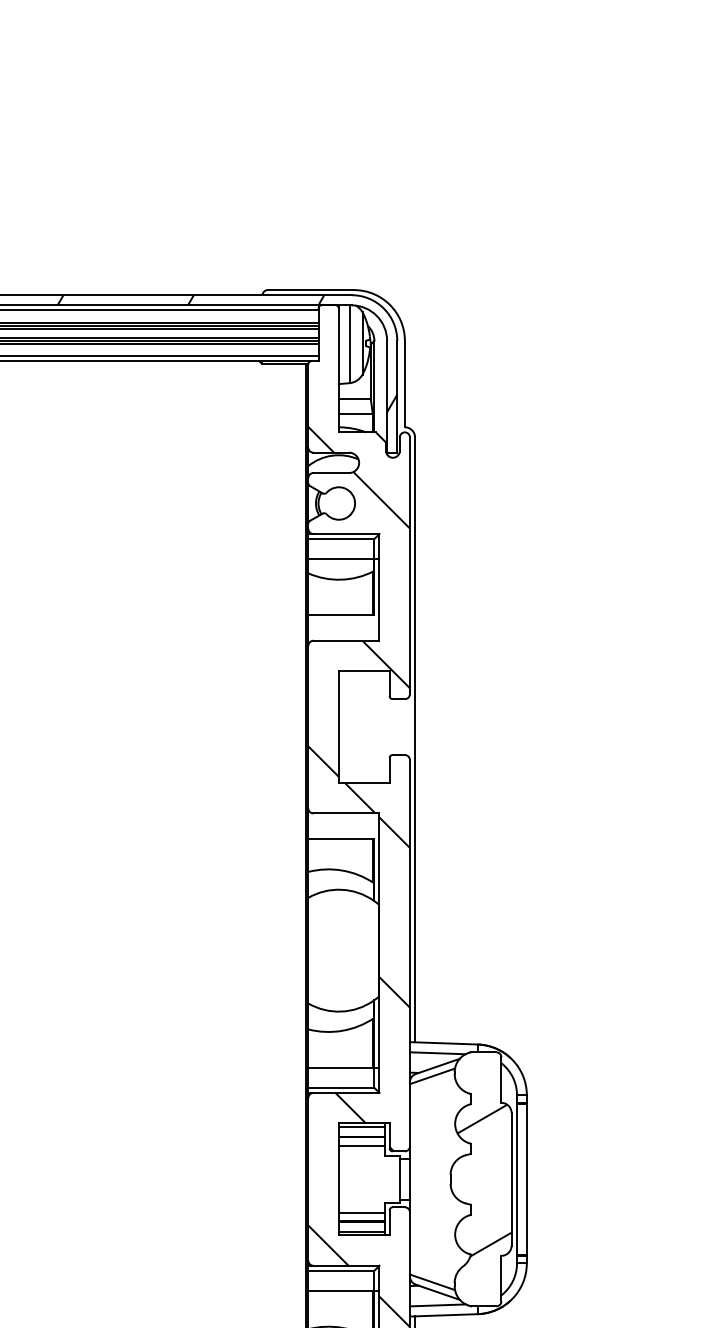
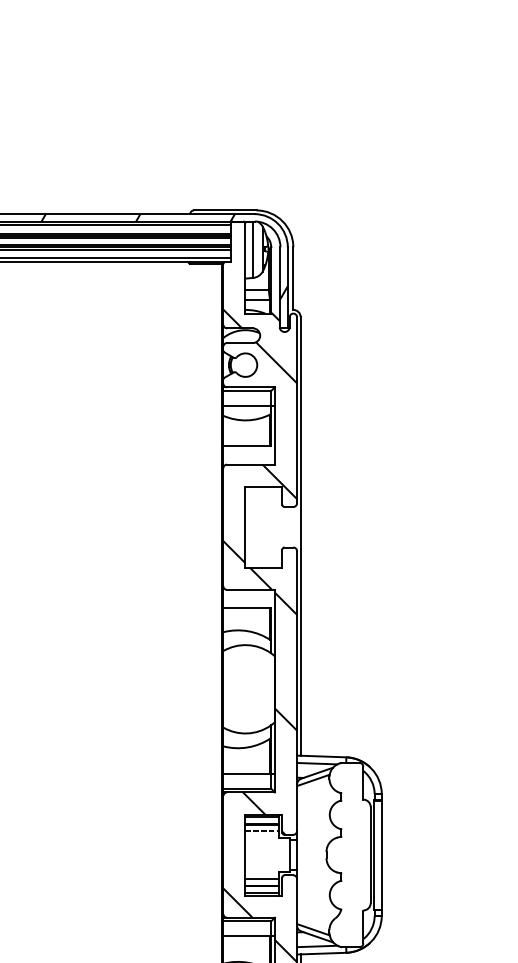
line: (361, 1146) -> (261, 831), solid -> dashed
hatch: (484, 1180) -> (351, 855), removed

